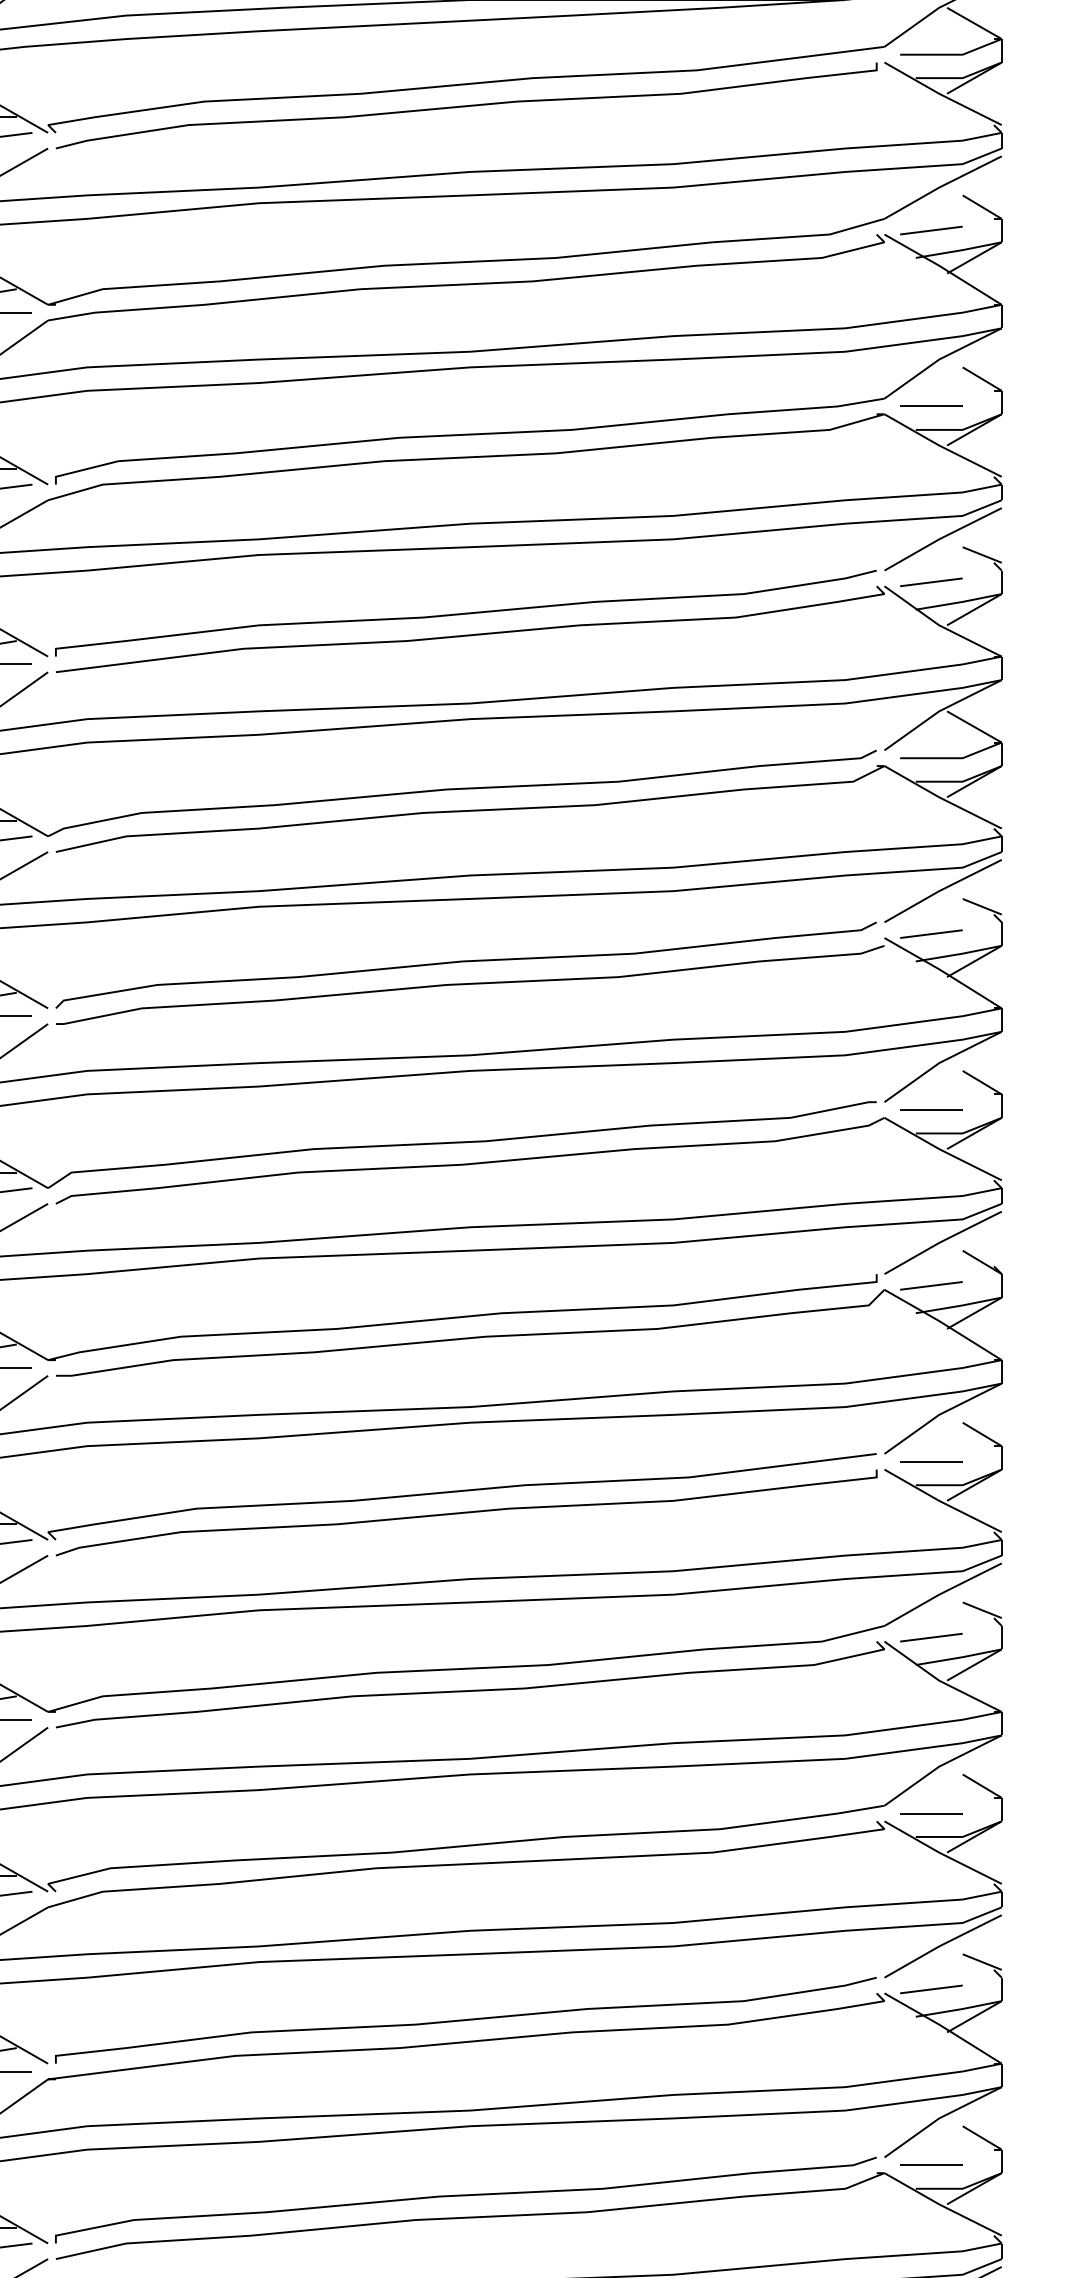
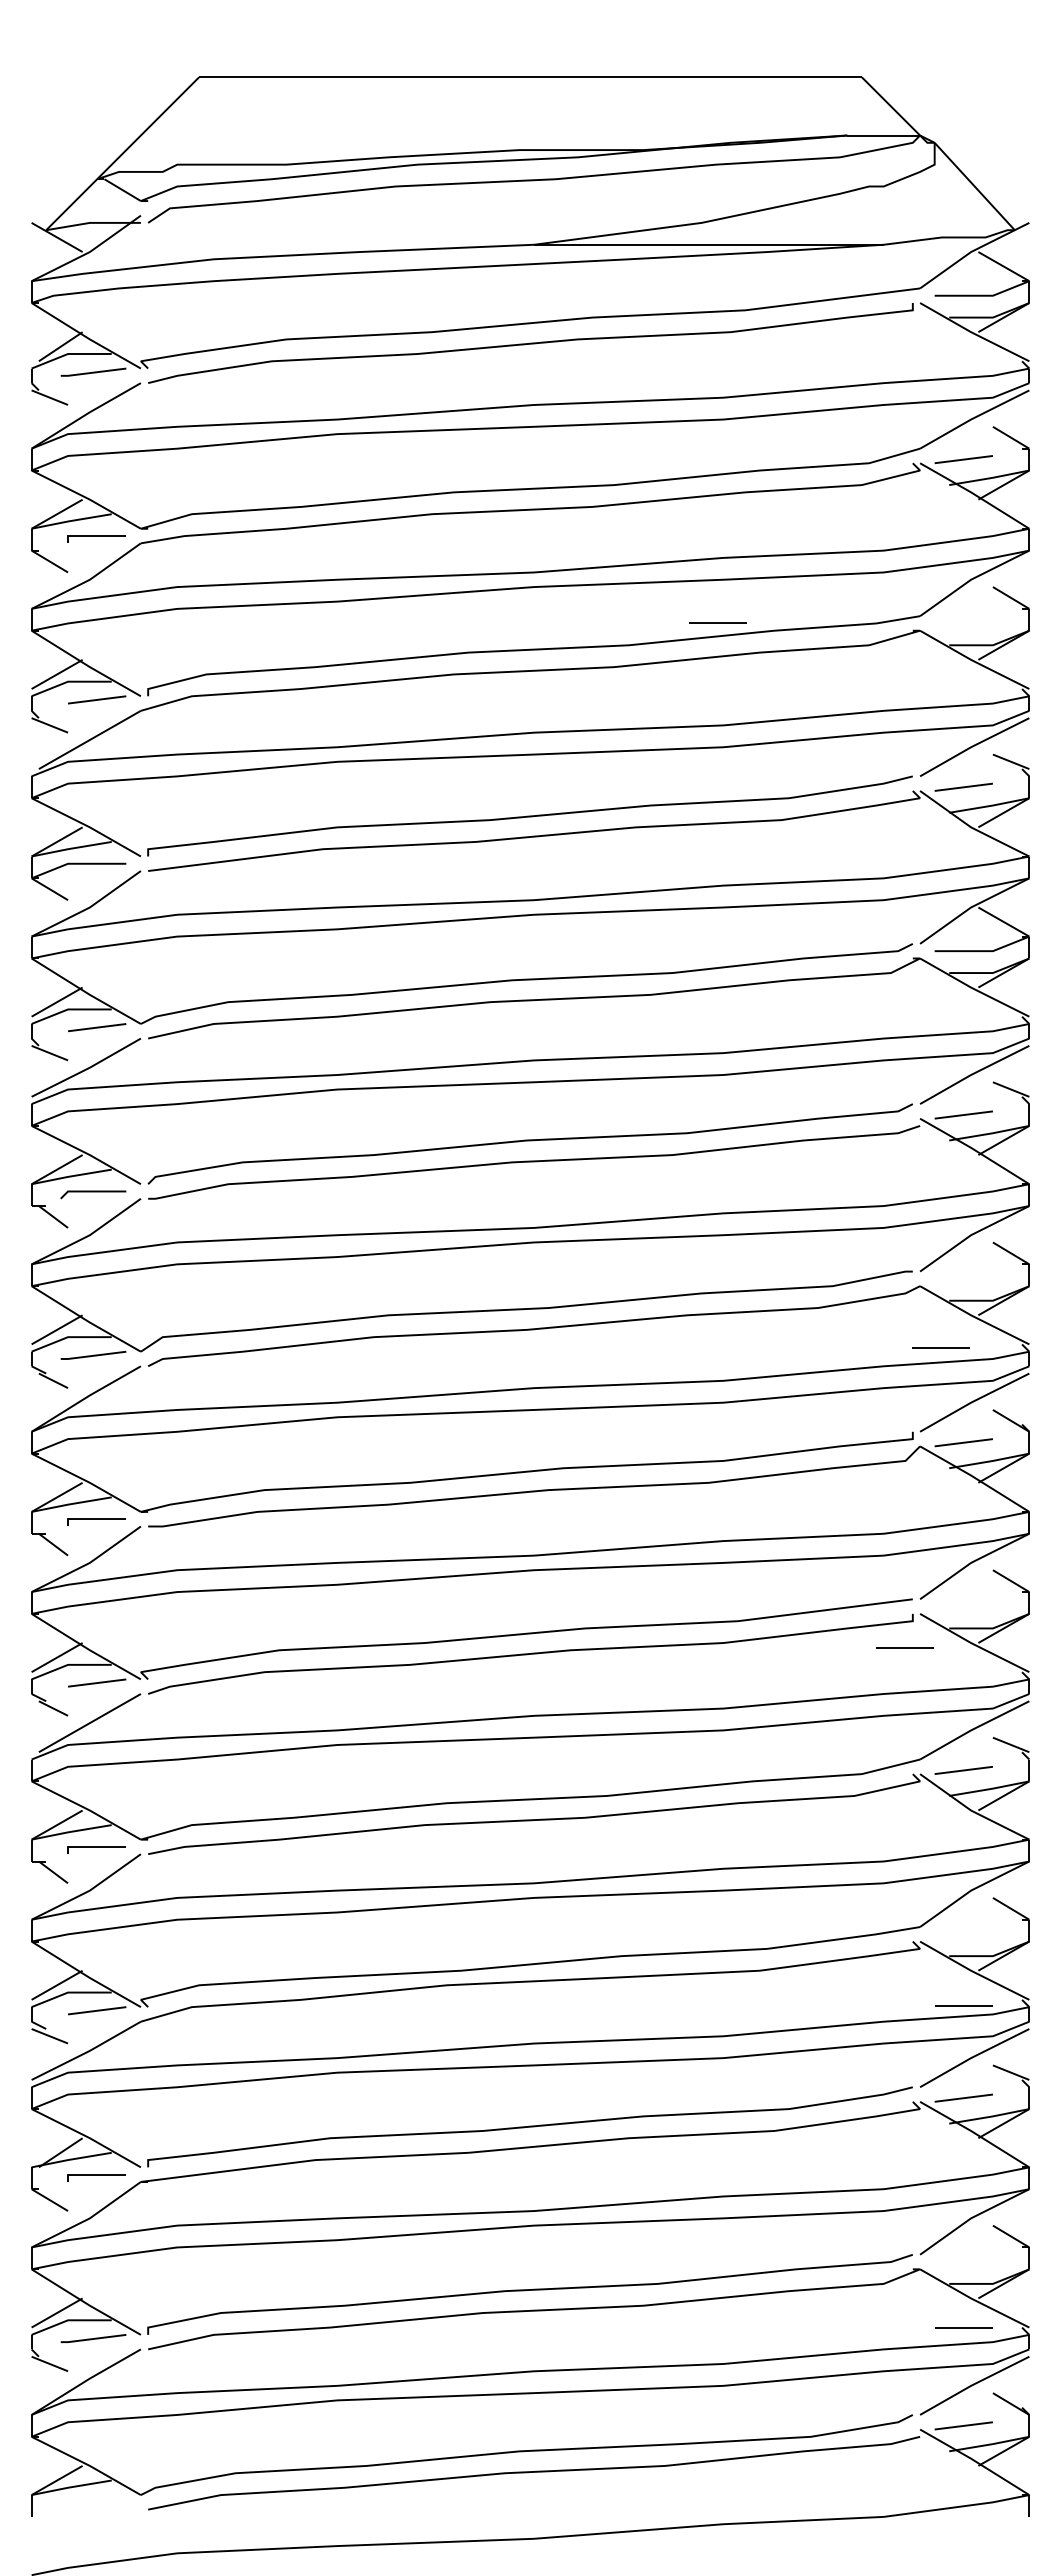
line: (931, 405) -> (717, 622), moved
line: (931, 1109) -> (940, 1347), moved
line: (931, 1461) -> (904, 1647), moved
line: (931, 1812) -> (963, 2005), moved
line: (931, 2164) -> (963, 2327), moved

